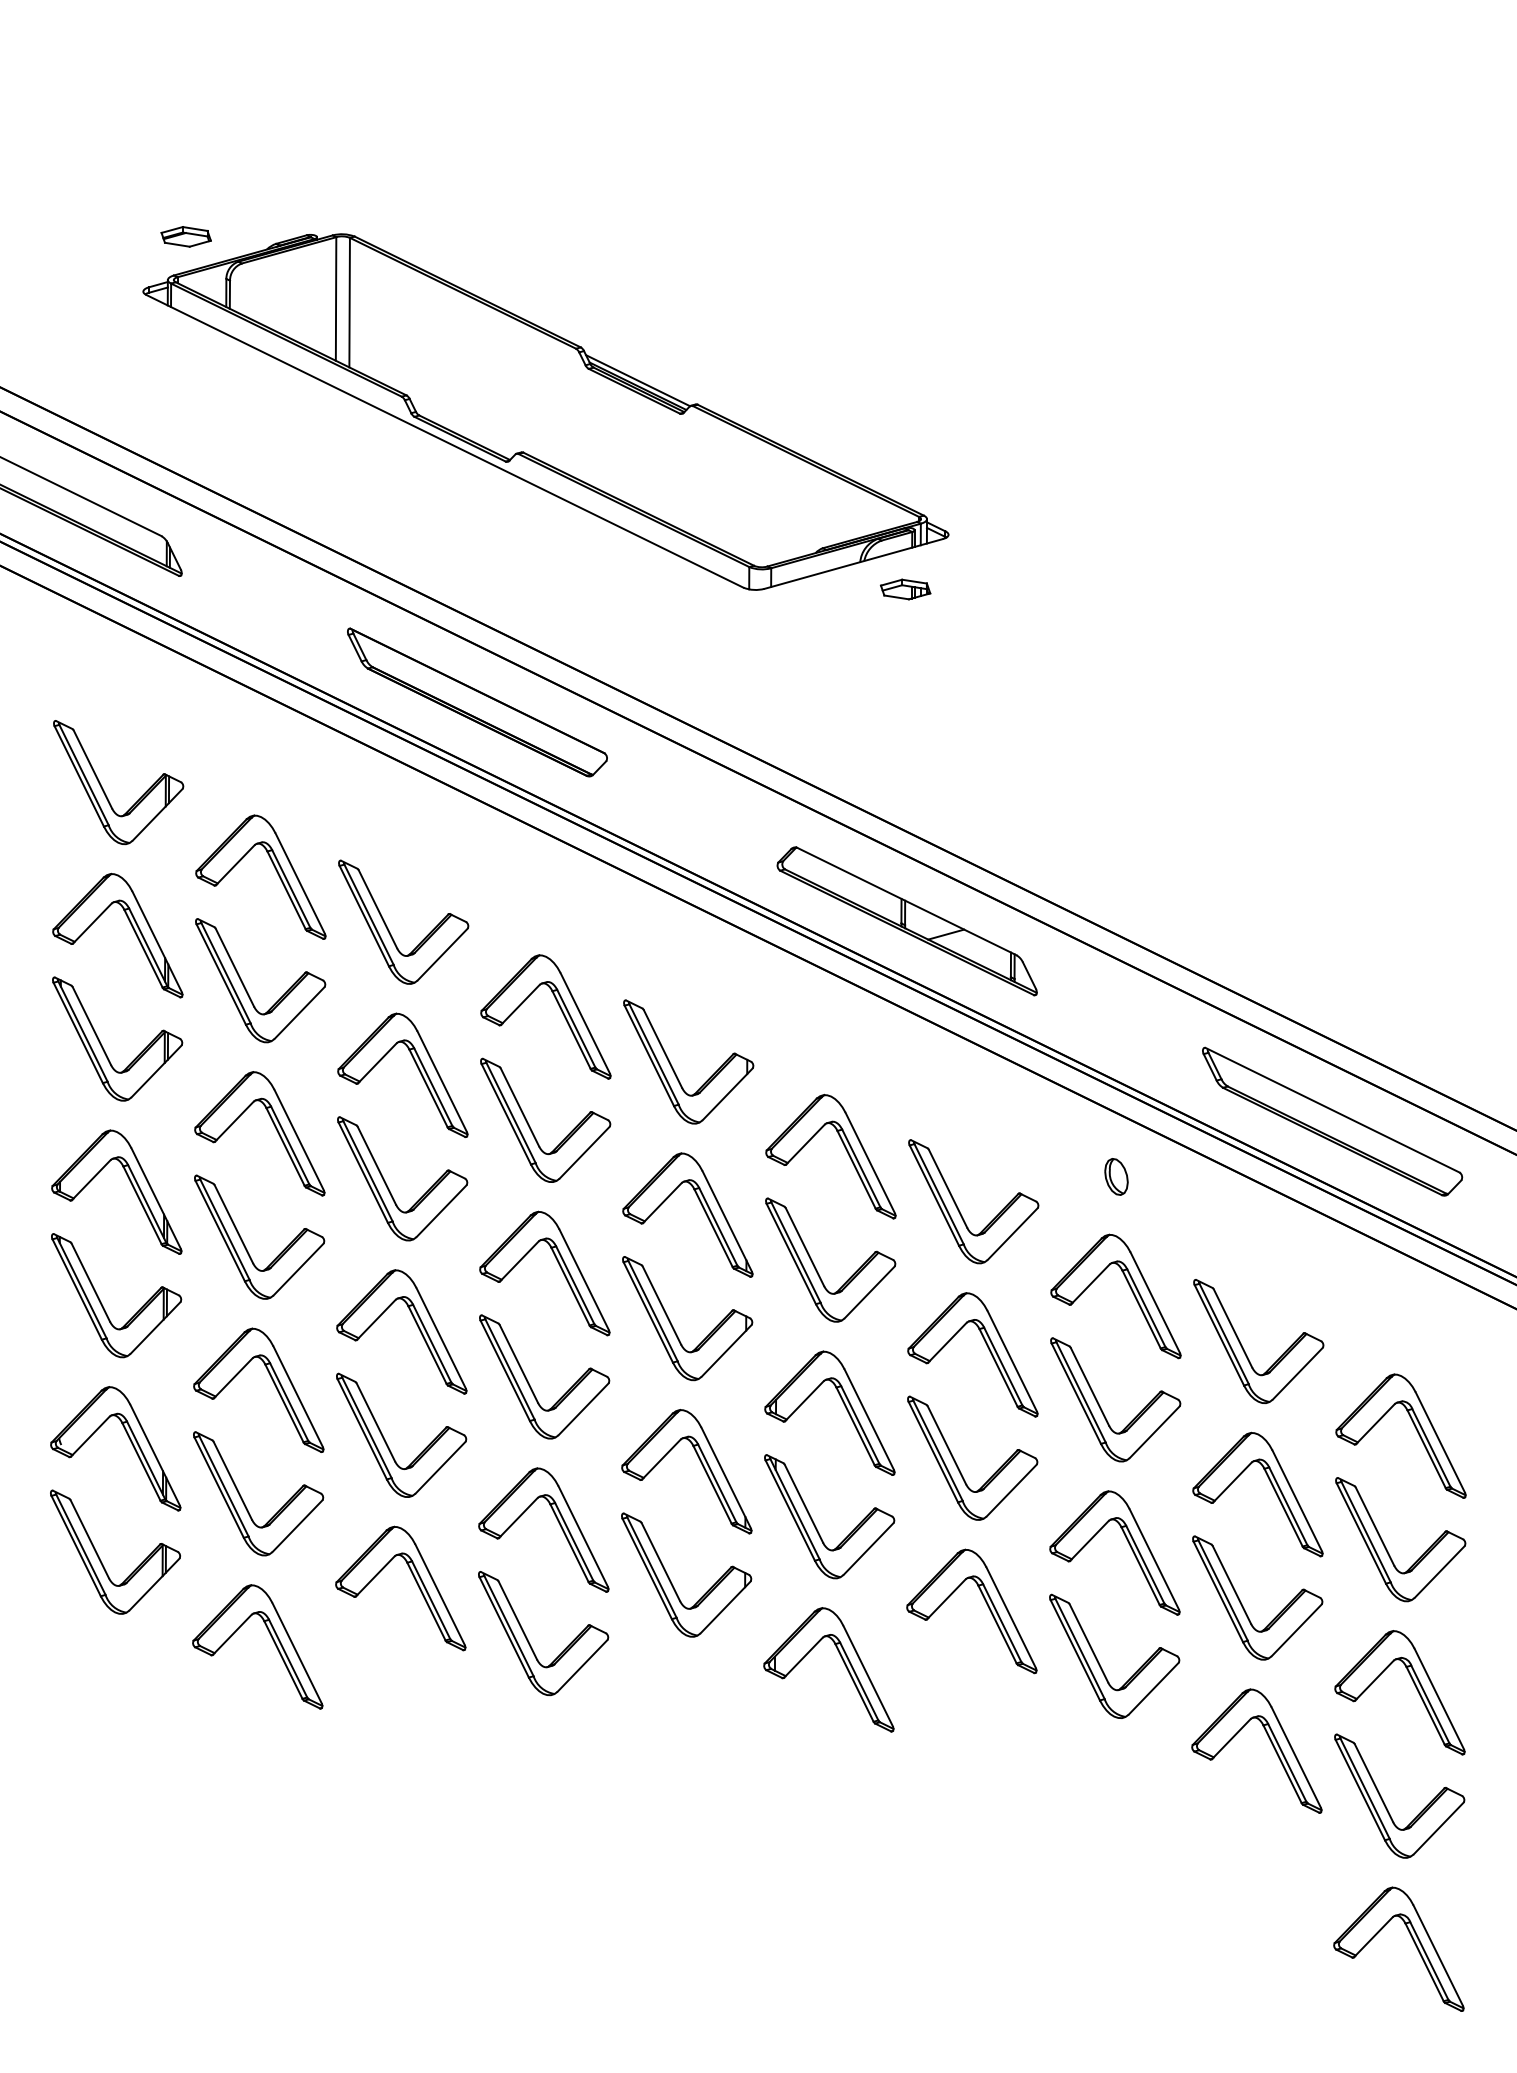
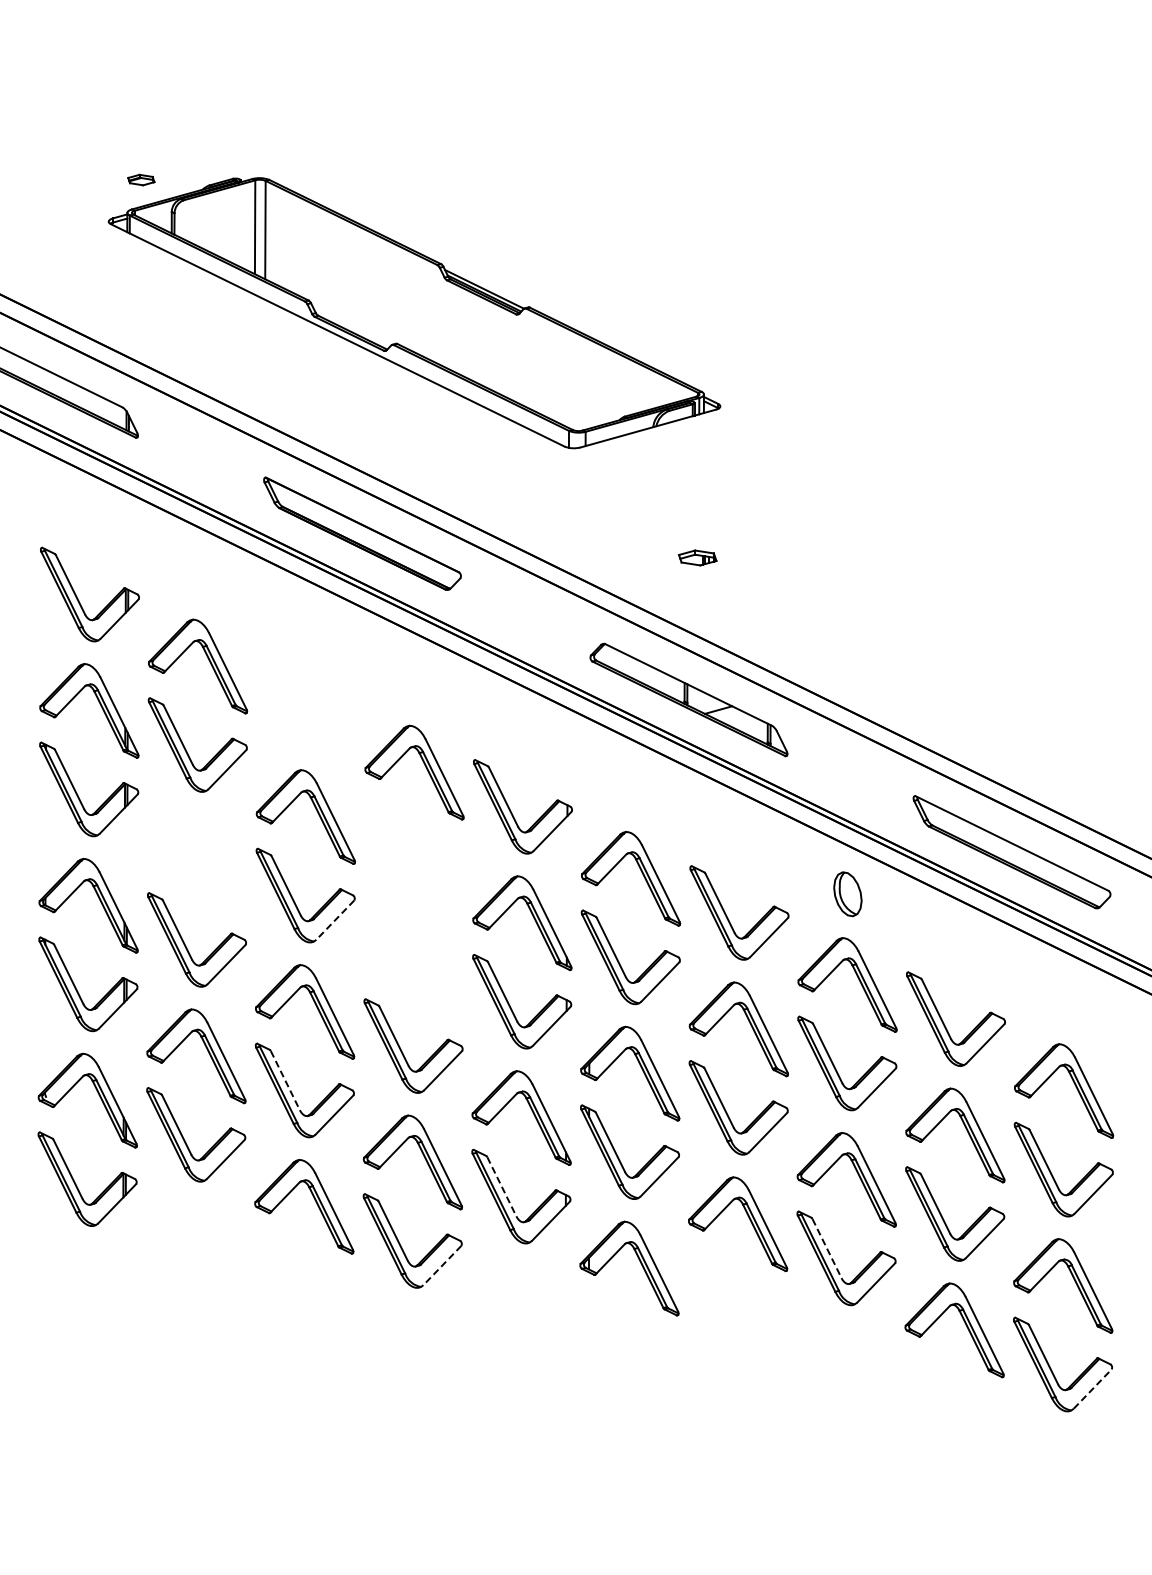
part: (186, 236) -> (141, 179), size x0.7
part: (905, 588) -> (697, 557), moved
part: (389, 928) -> (295, 705), removed
part: (273, 1126) -> (207, 855), removed
part: (531, 1127) -> (403, 856), removed
part: (1115, 1176) -> (847, 893), size x1.6
line: (440, 1211) -> (334, 920), solid -> dashed
part: (559, 1266) -> (424, 962), removed
line: (376, 1422) -> (285, 1080), solid -> dashed
line: (660, 1561) -> (501, 1186), solid -> dashed
part: (272, 1640) -> (206, 1246), removed
line: (1089, 1643) -> (827, 1248), solid -> dashed
line: (582, 1665) -> (442, 1265), solid -> dashed
line: (1439, 1827) -> (1093, 1388), solid -> dashed
part: (1412, 1940) -> (1072, 1474), removed

